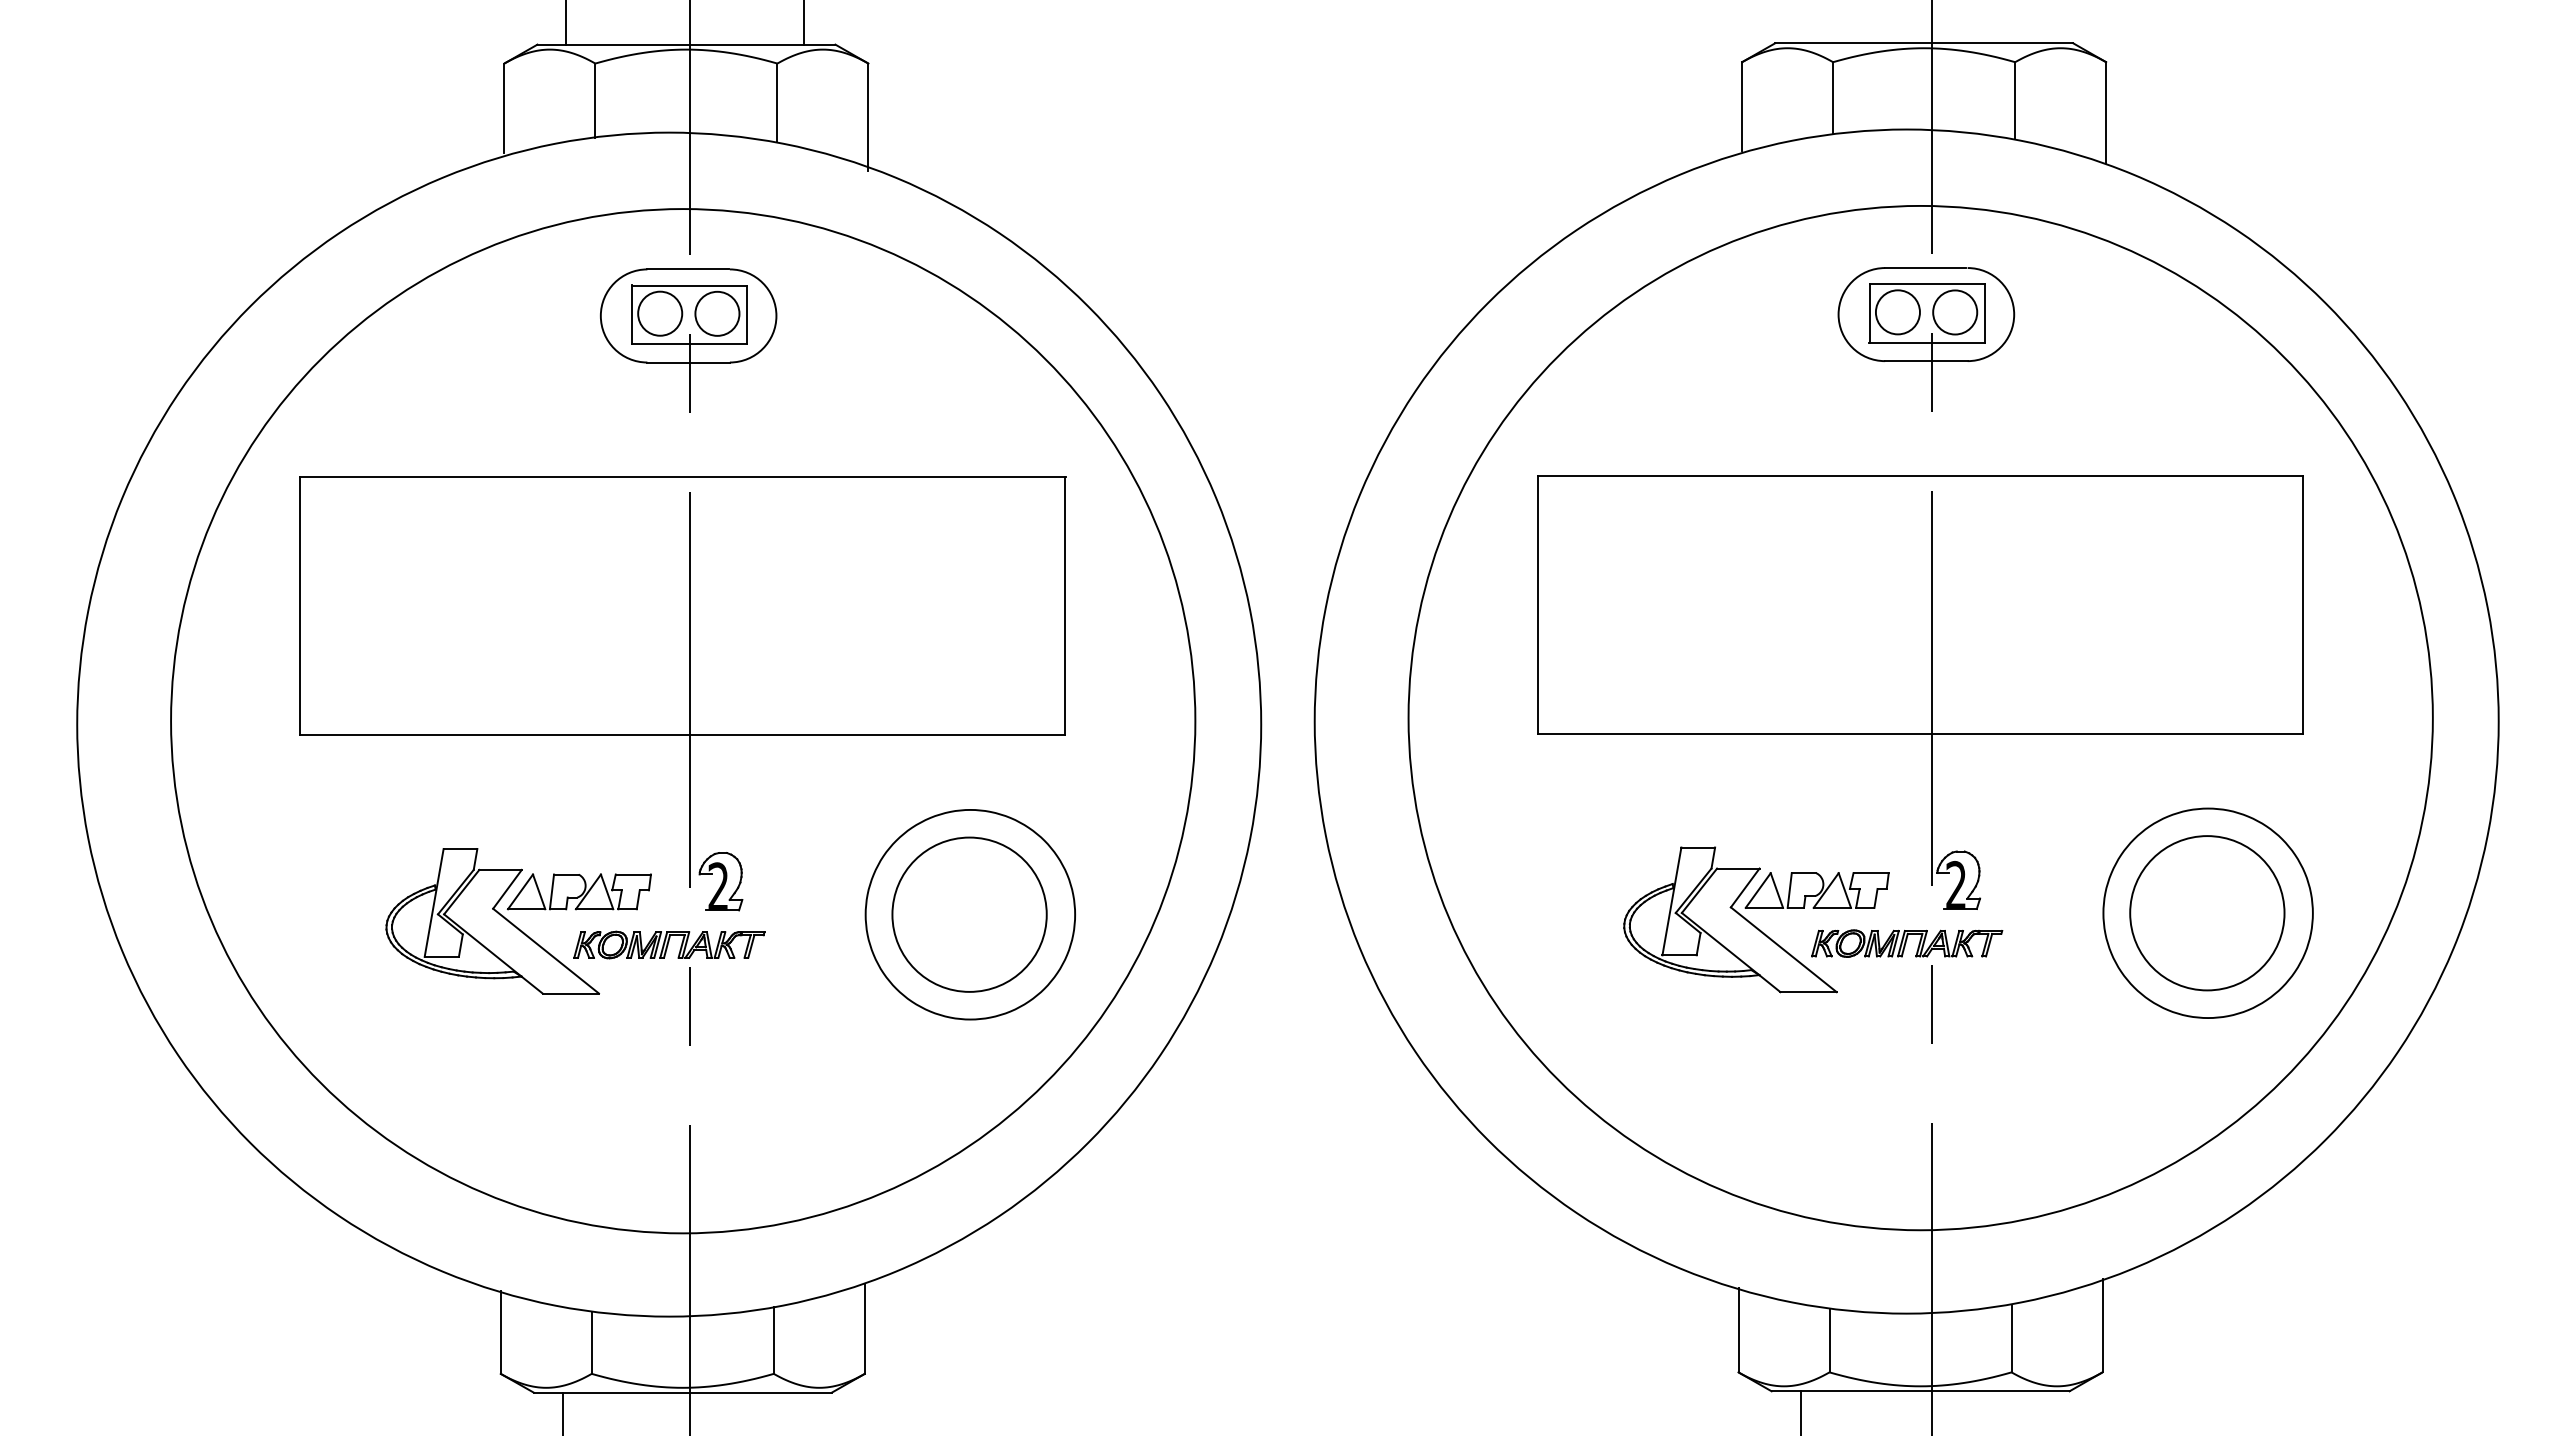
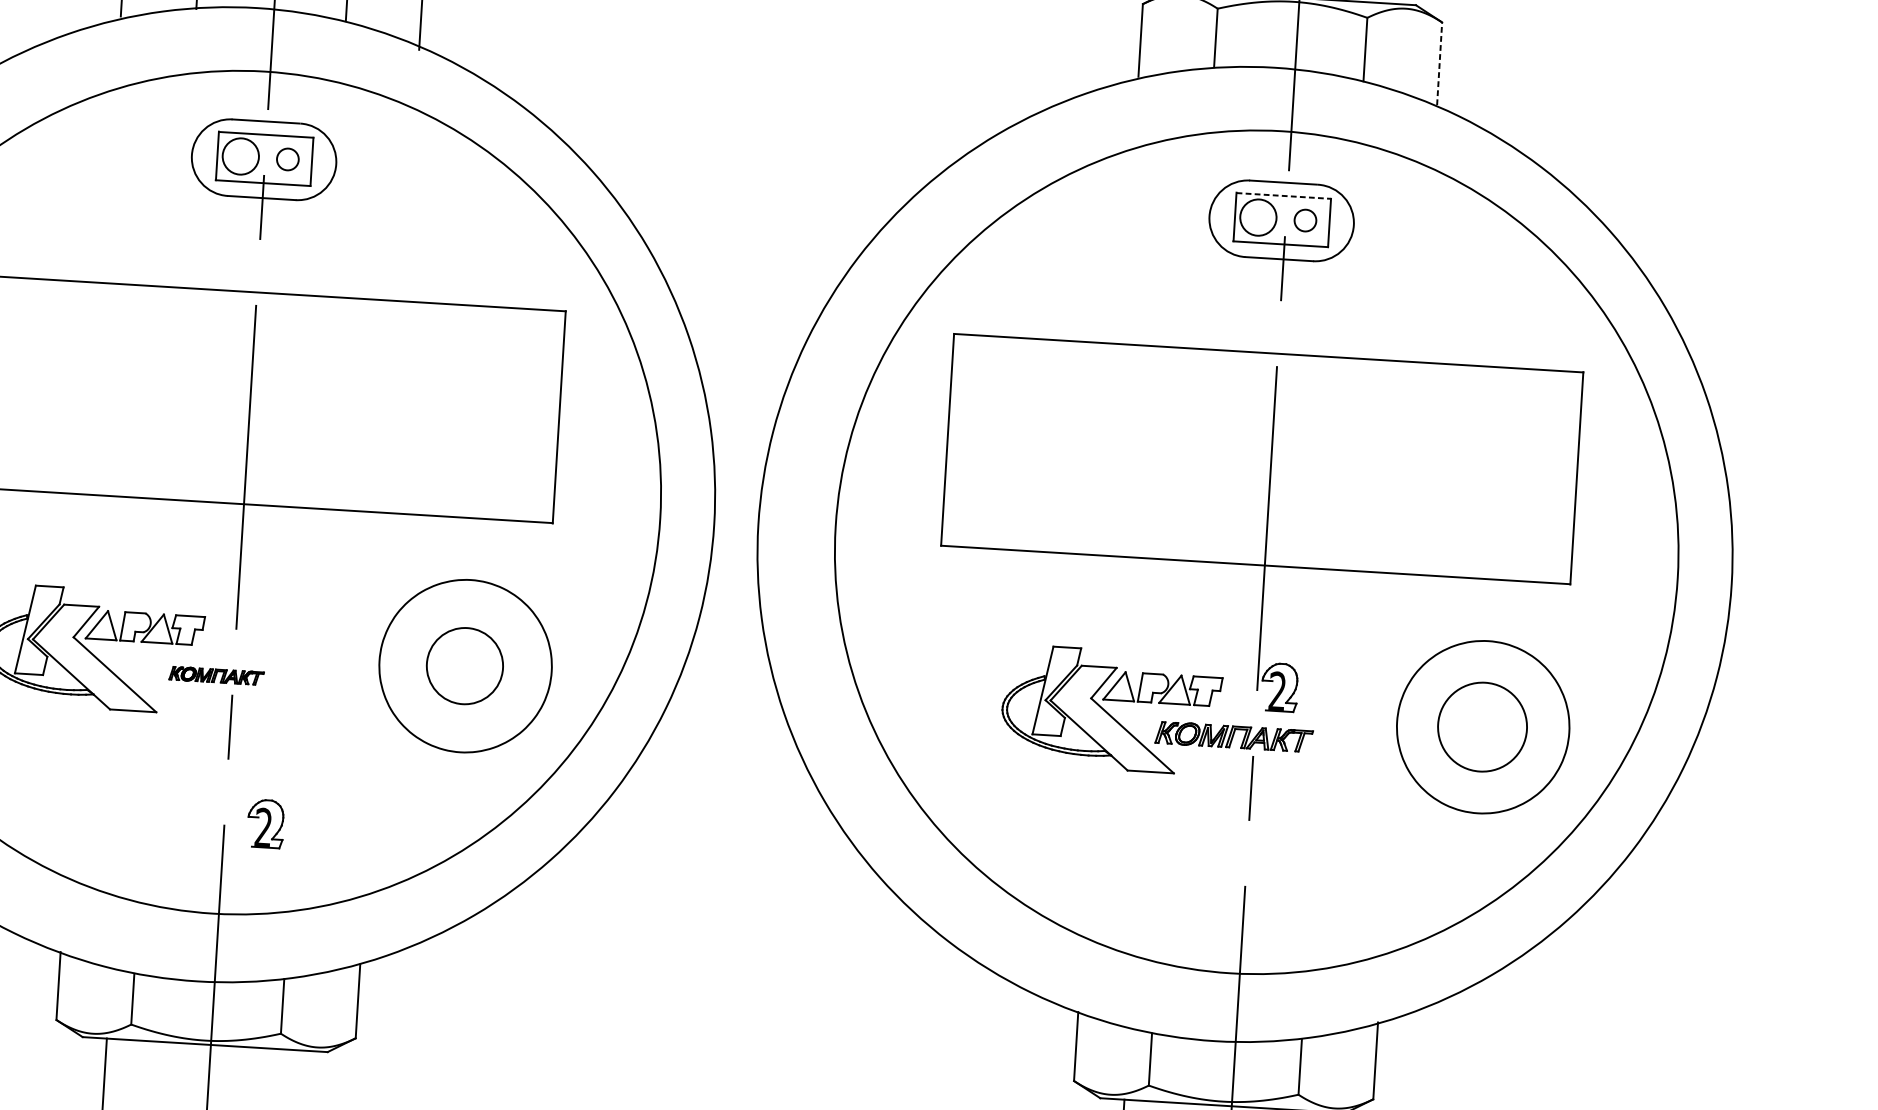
line: (2106, 111) -> (1439, 62), solid -> dashed
line: (1927, 284) -> (1284, 196), solid -> dashed
circle: (1955, 312) -> (1305, 220), size x0.6
circle: (717, 313) -> (287, 159), size x0.6
part: (720, 881) -> (265, 823), moved
circle: (2207, 913) -> (1482, 727), size x0.7
circle: (969, 914) -> (464, 665), size x0.6
part: (669, 944) -> (216, 675), size x0.6

